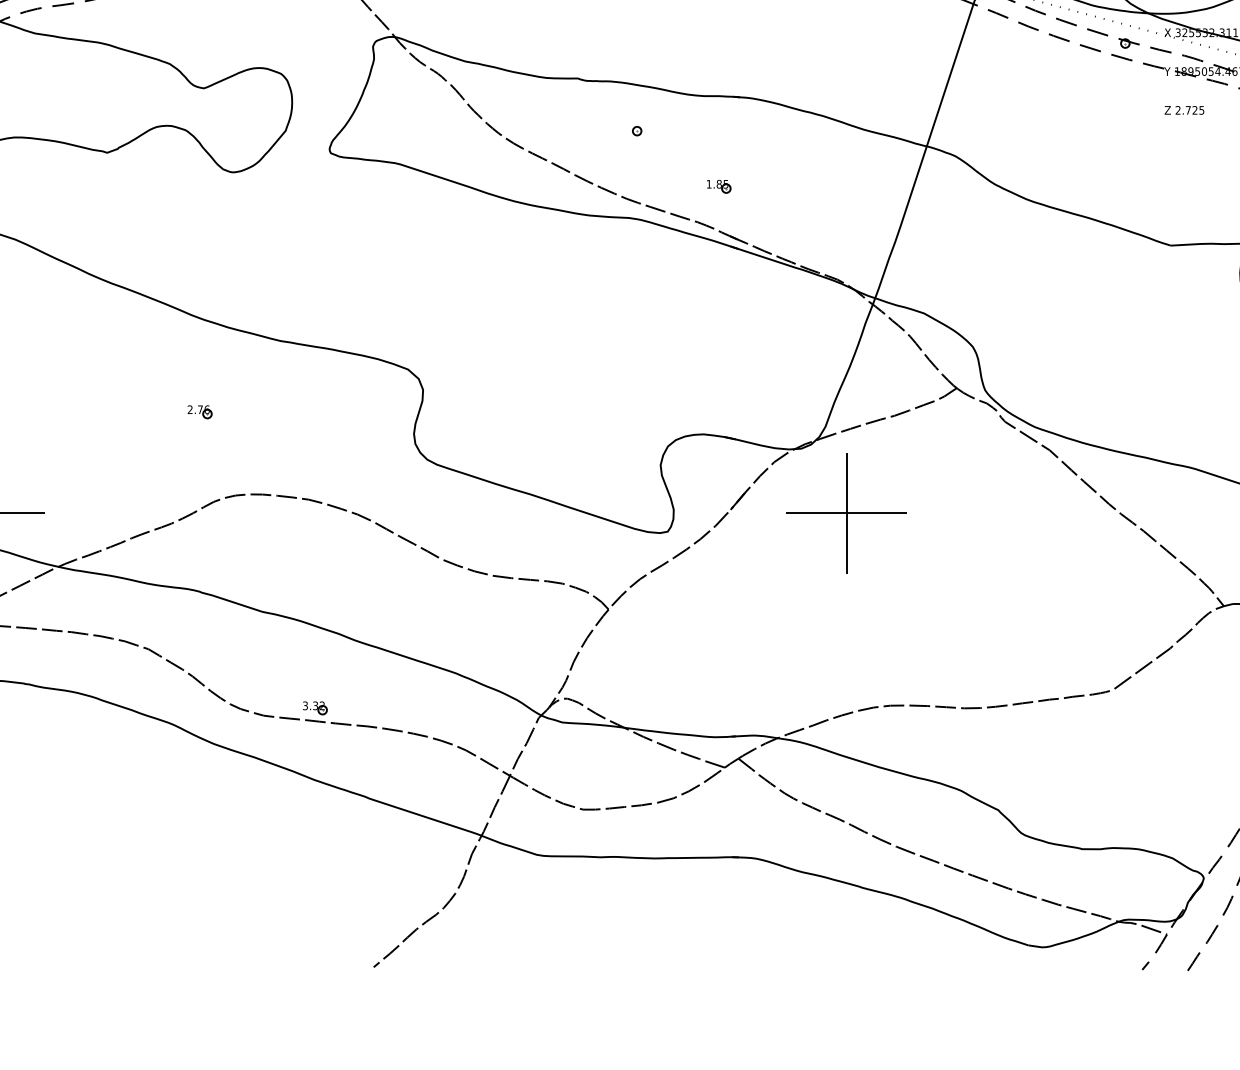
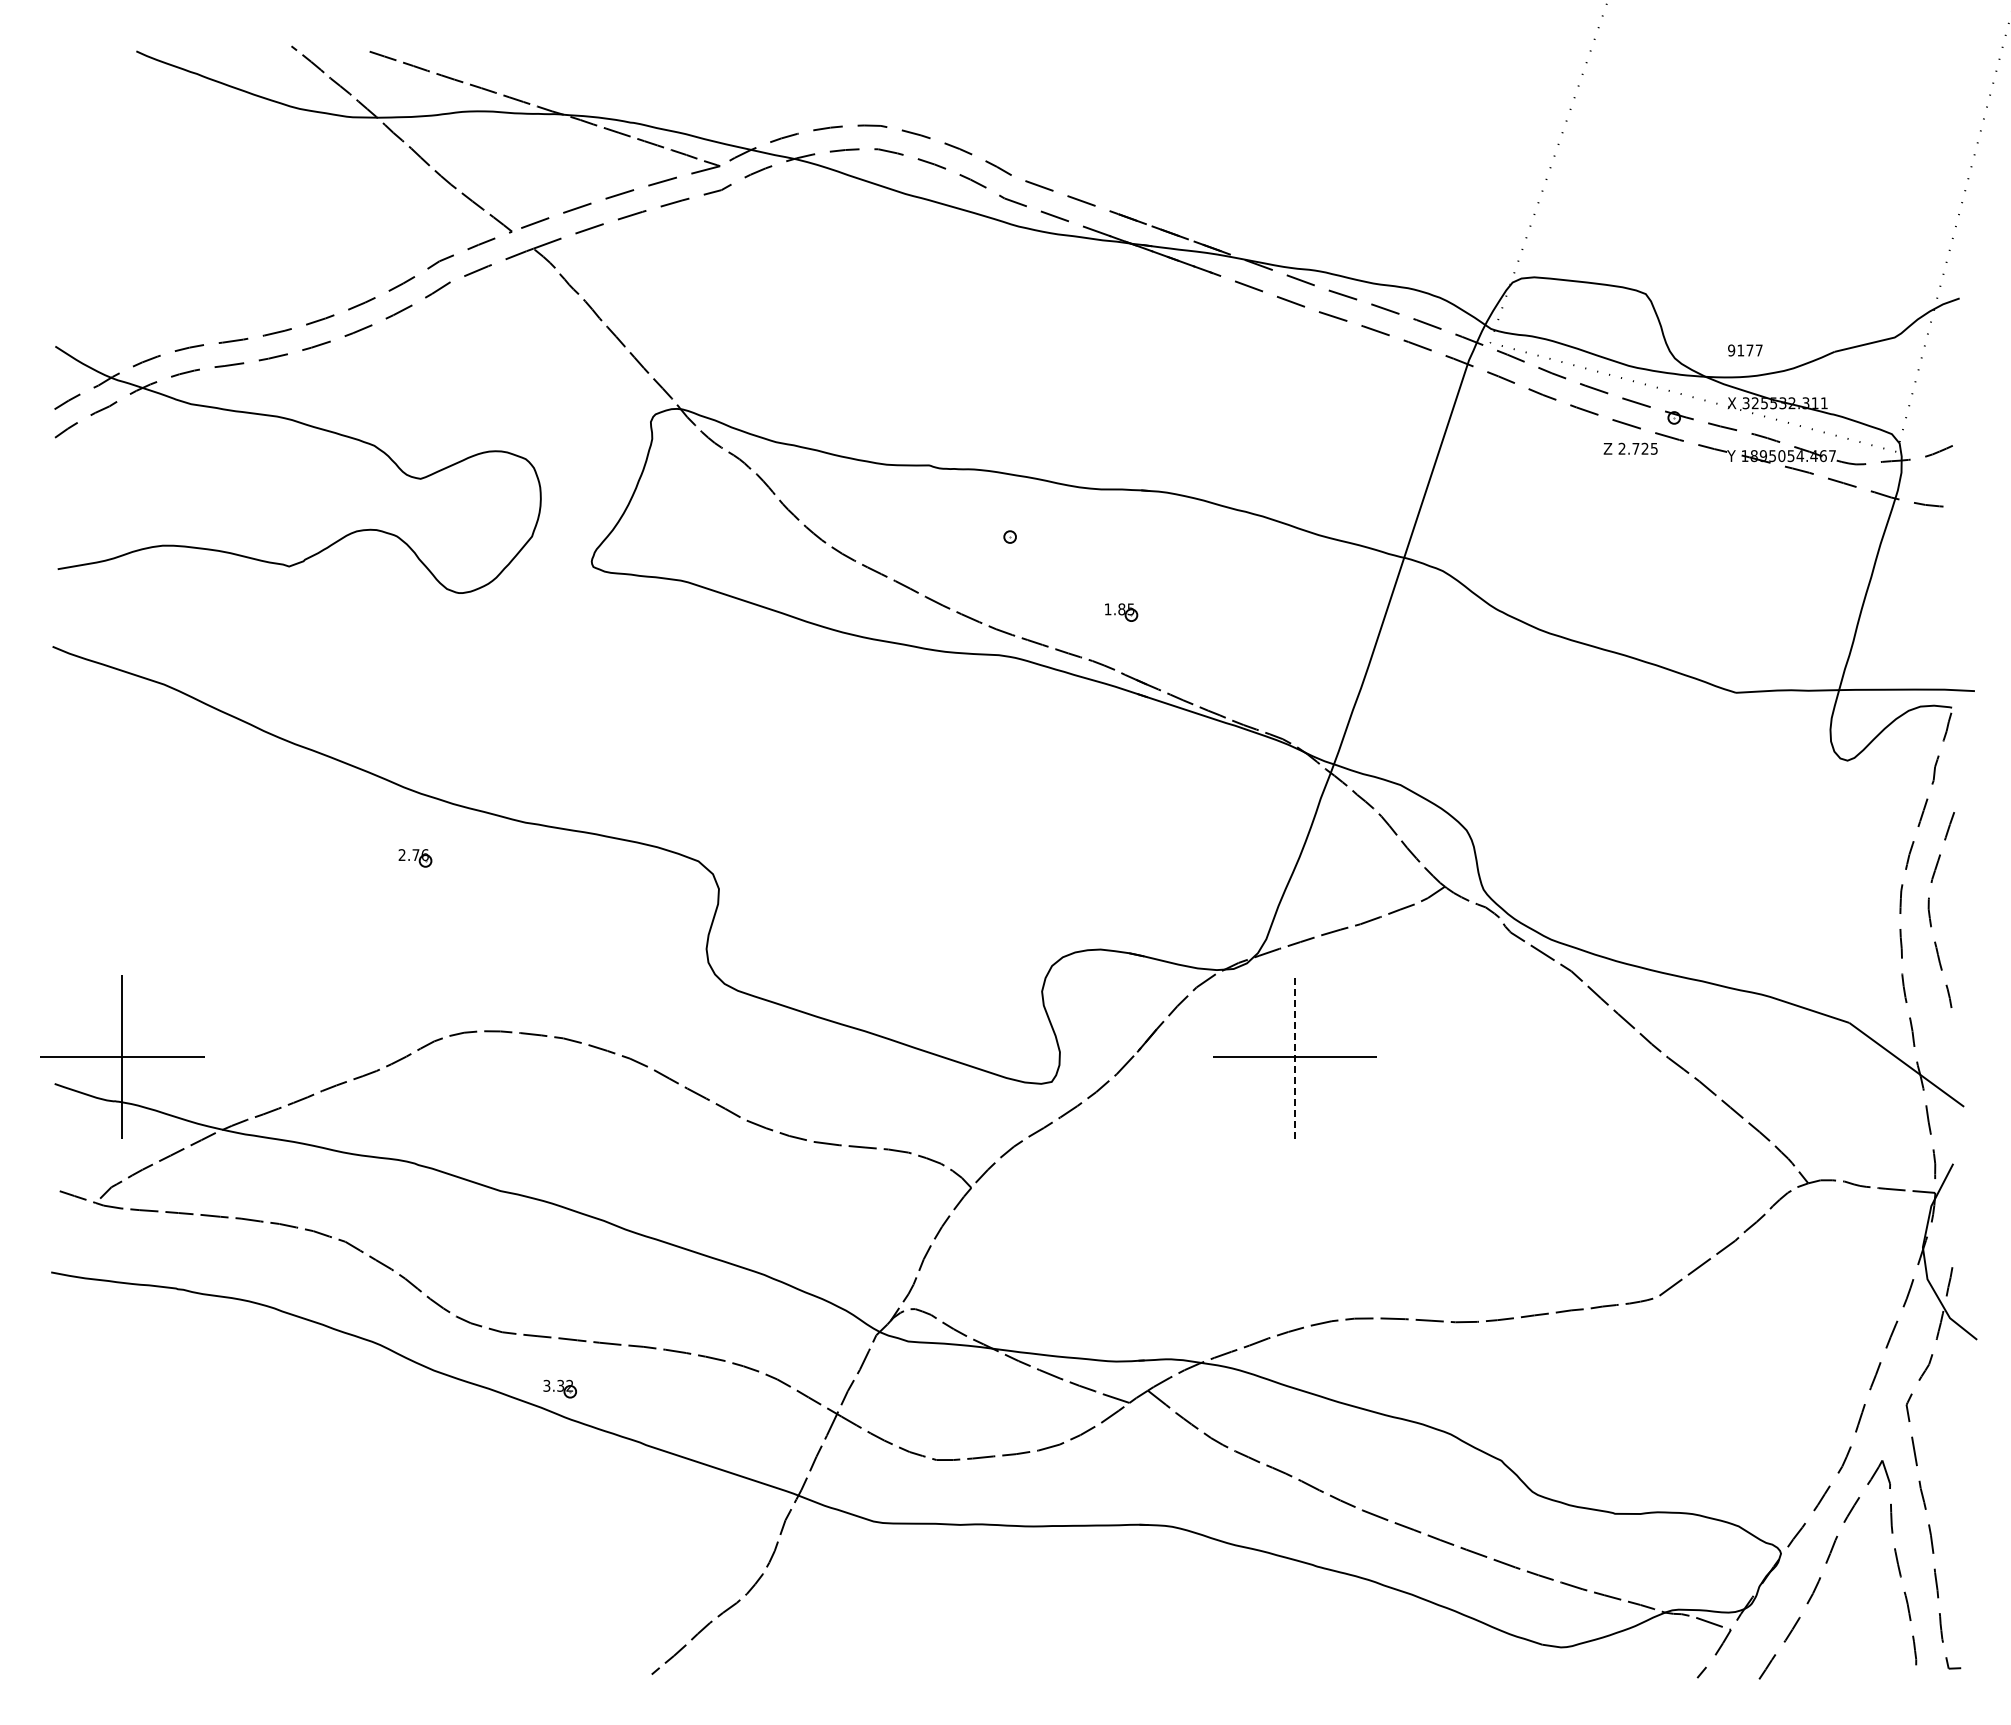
text: (1184, 110) -> (1630, 448), moved
part: (200, 412) -> (415, 858), moved
line: (846, 512) -> (1295, 1056), solid -> dashed
part: (314, 707) -> (559, 1388), moved

